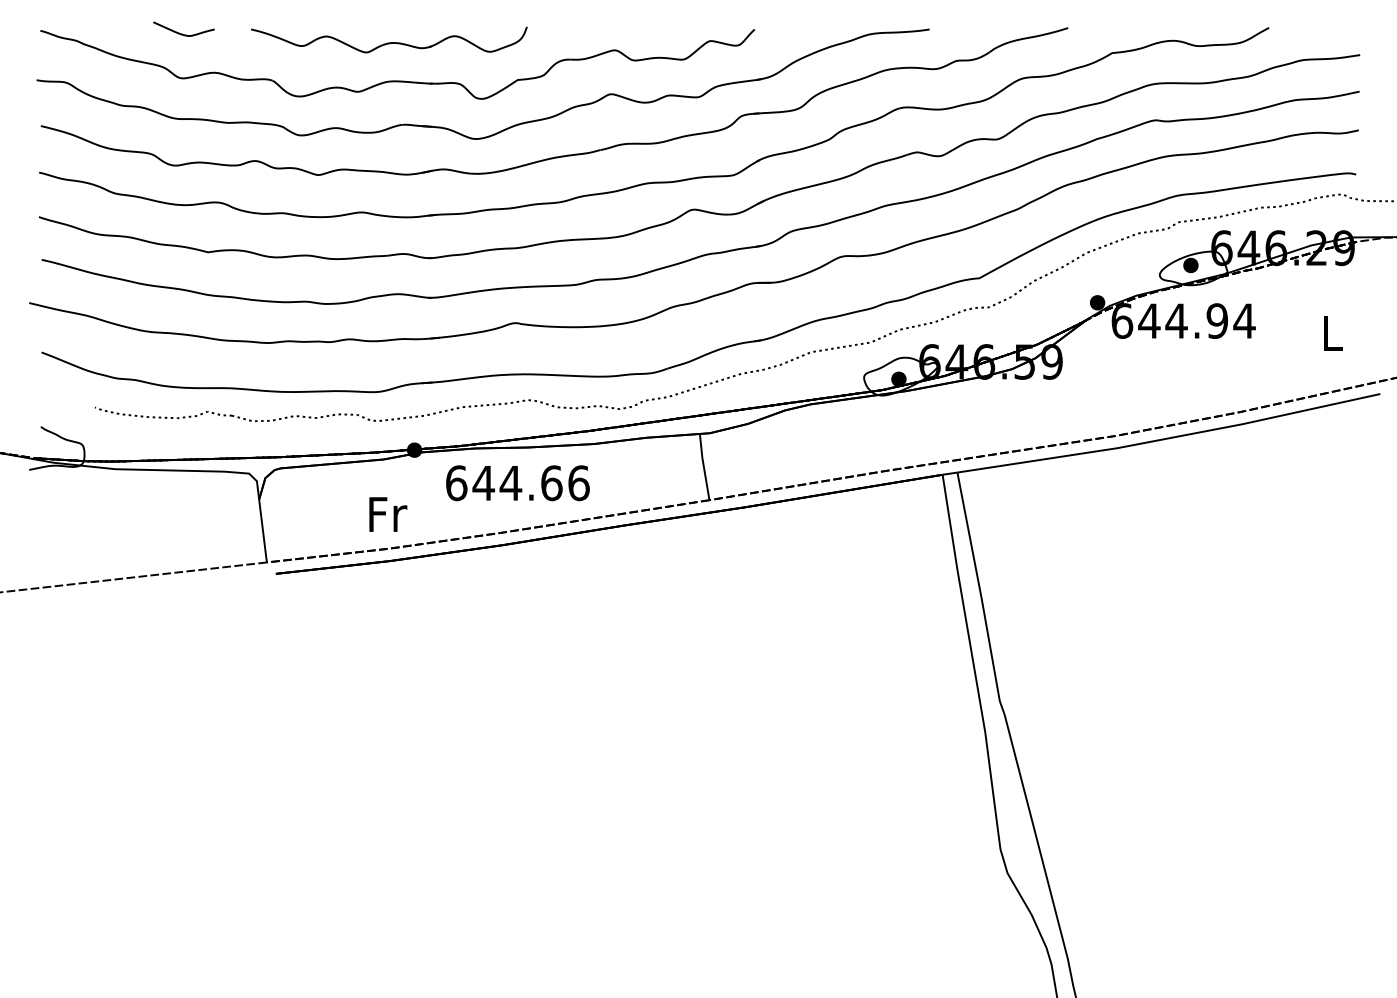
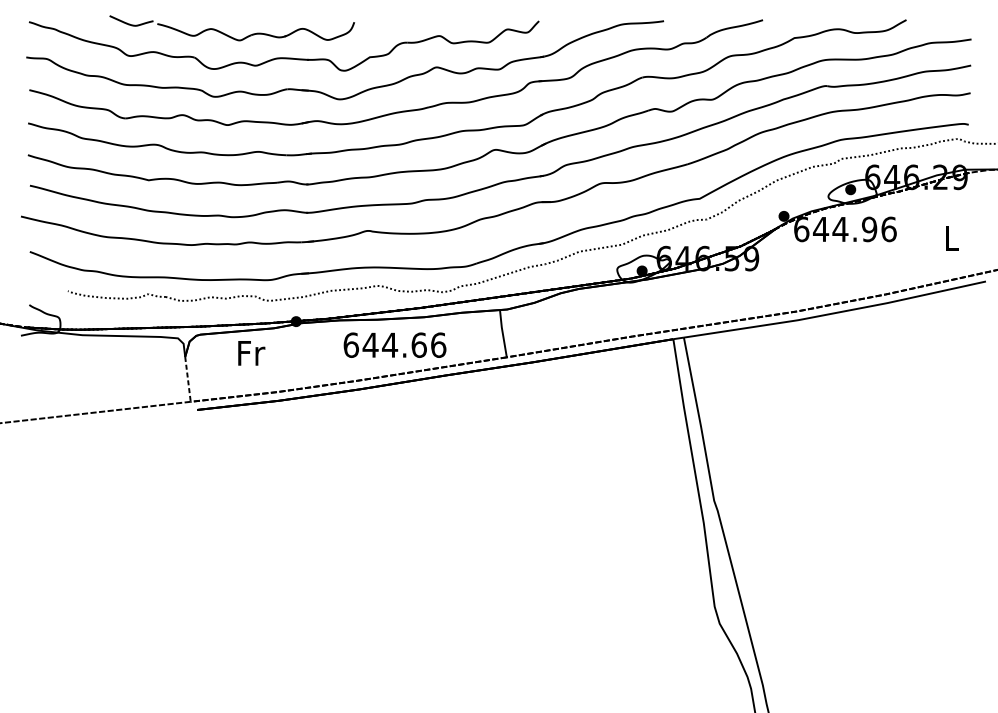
part: (389, 39) -> (256, 31), moved
text: (1244, 320) -> (888, 229), 644.94 -> 644.96
text: (517, 483) -> (394, 345), moved
text: (388, 514) -> (251, 353), moved
line: (263, 531) -> (188, 379), solid -> dashed

